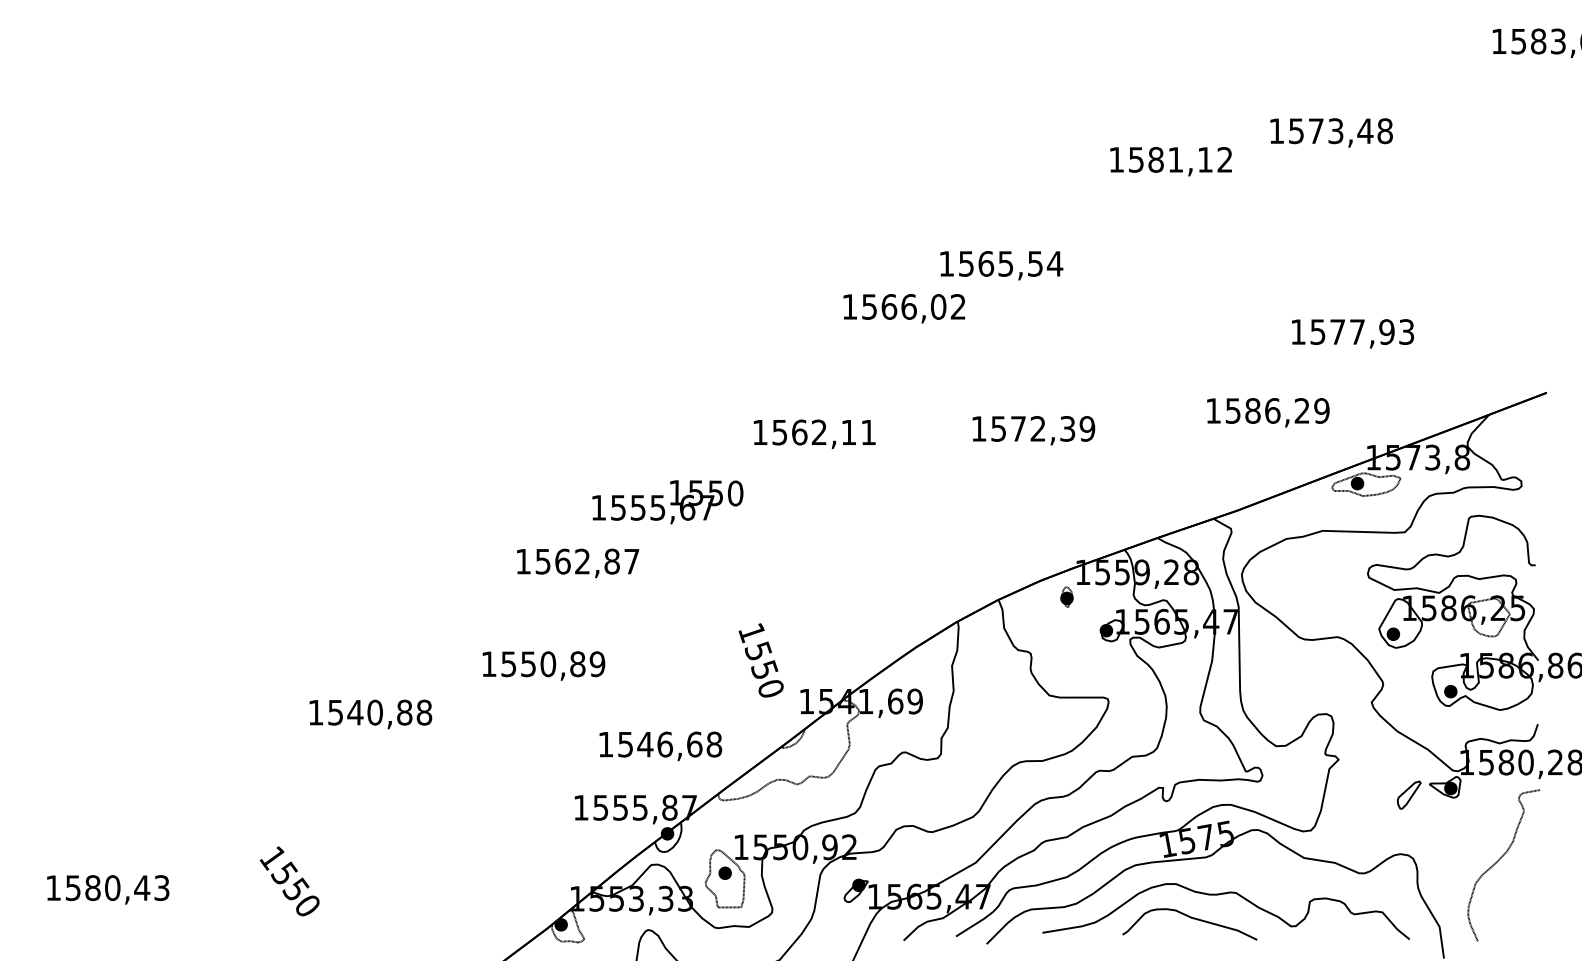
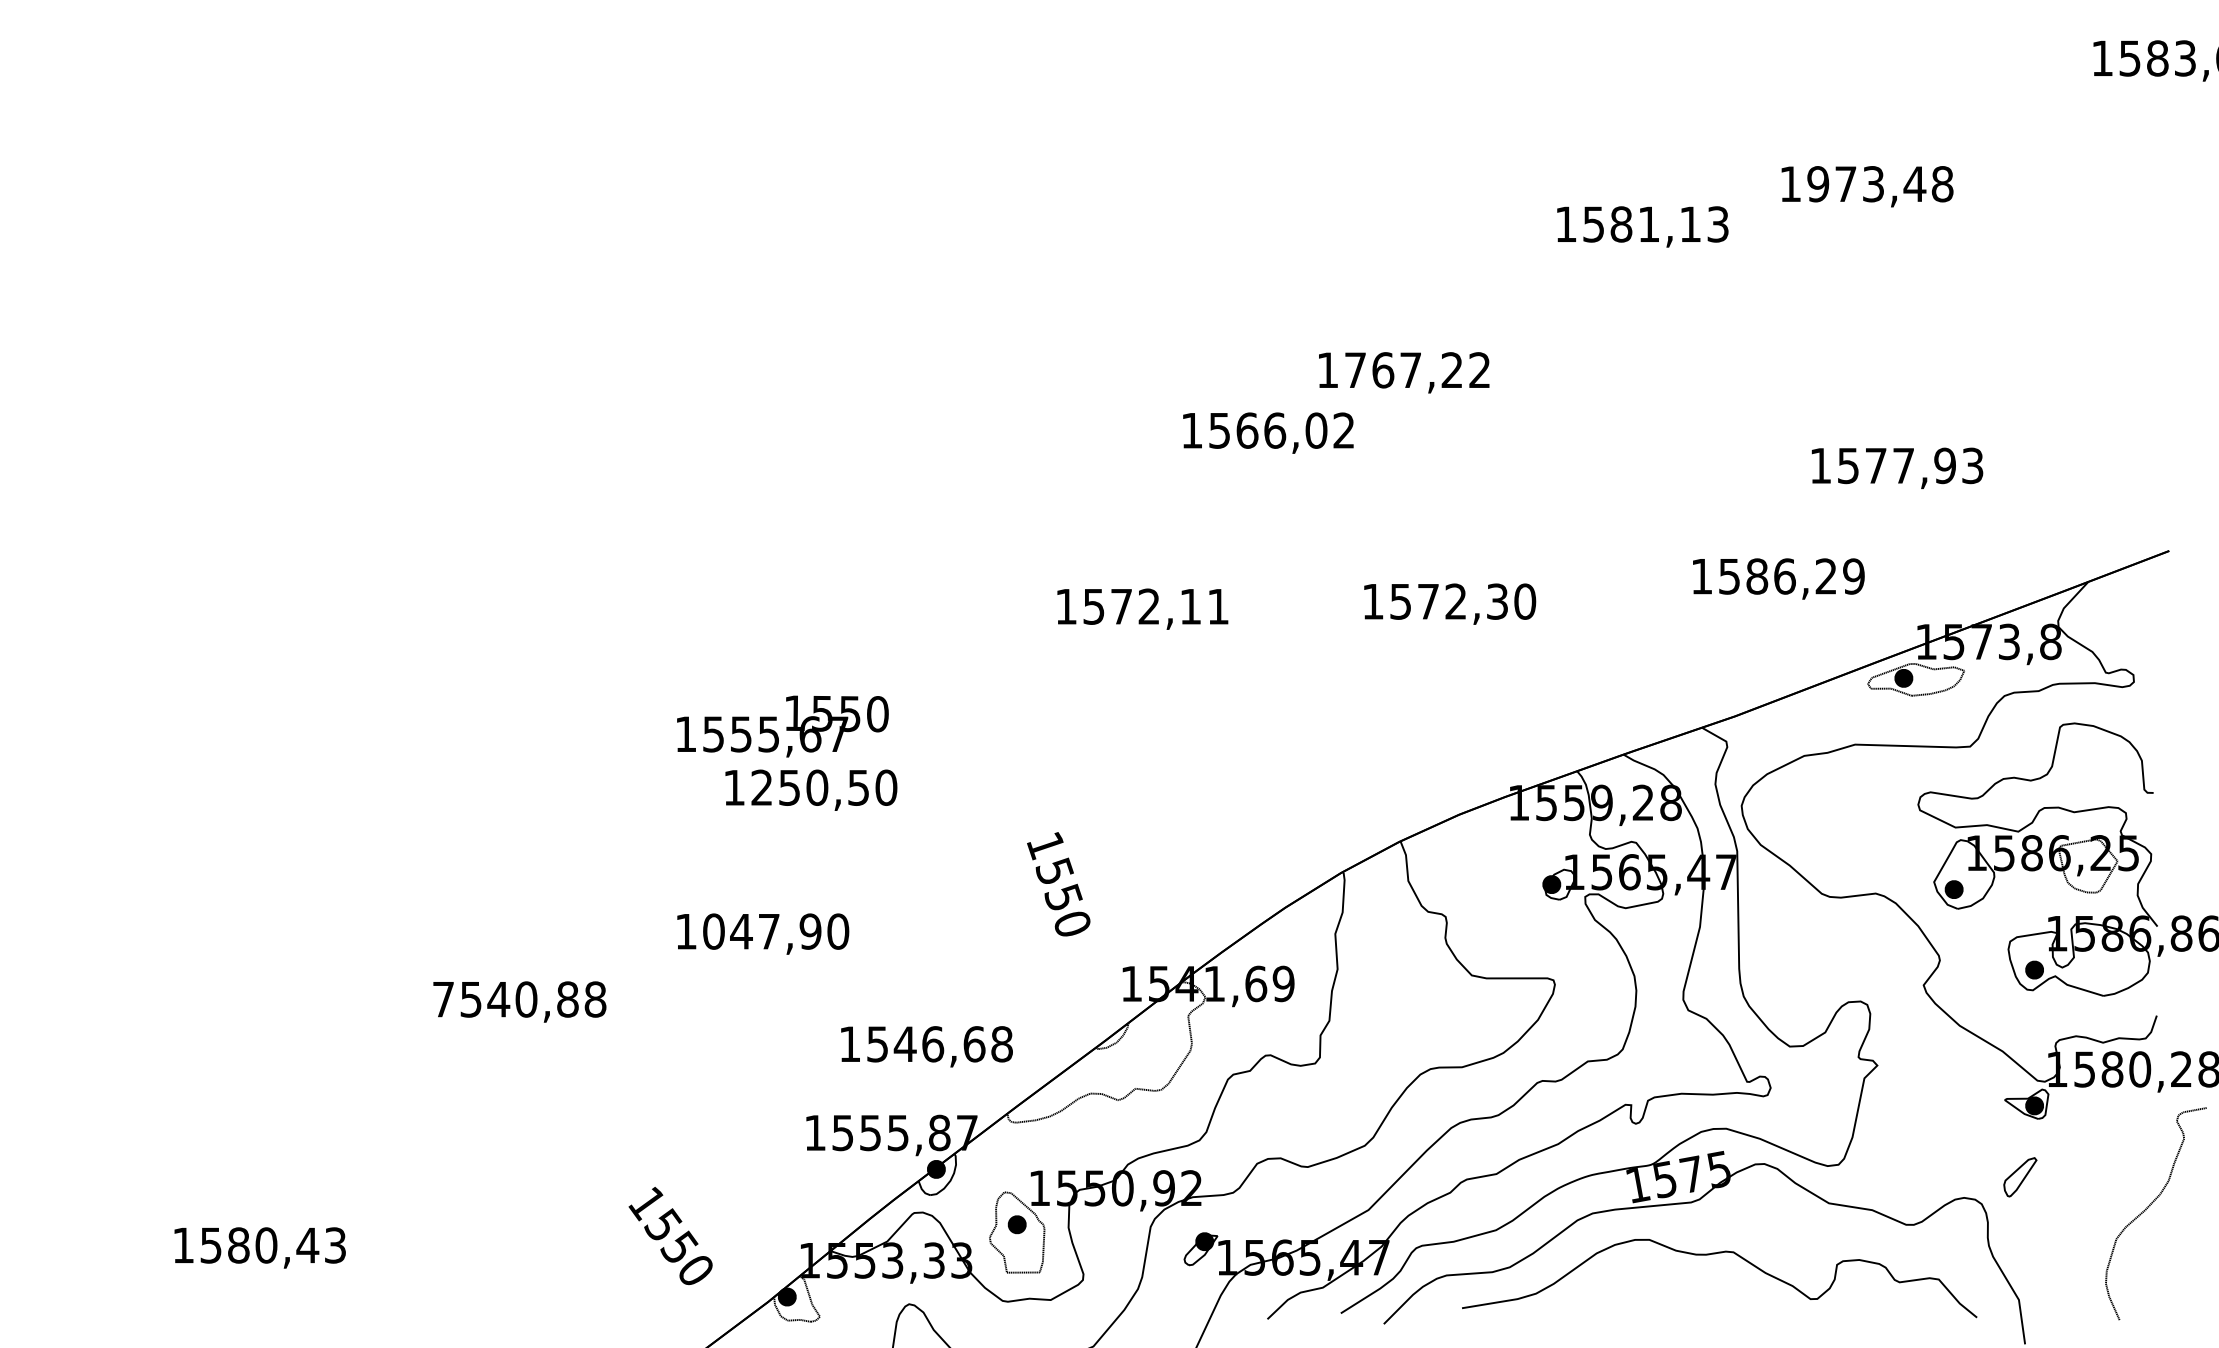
text: (1296, 131) -> (1818, 184), 1573,48 -> 1973,48
text: (1224, 159) -> (1717, 224), 1581,12 -> 1581,13
text: (1011, 264) -> (1418, 370), 1565,54 -> 1767,22
text: (1087, 428) -> (1525, 601), 1572,39 -> 1572,30
text: (799, 432) -> (1121, 606), 1562,11 -> 1572,11
text: (667, 502) -> (782, 726), moved
text: (587, 561) -> (824, 787), 1562,87 -> 1250,50
part: (1067, 597) -> (1496, 837), removed
text: (761, 660) -> (1058, 884), moved
text: (553, 664) -> (776, 931), 1550,89 -> 1047,90
text: (316, 712) -> (443, 999), 1540,88 -> 7540,88
part: (1409, 795) -> (2020, 1177), moved
curve: (1499, 860) -> (2149, 1207), moved
text: (289, 881) -> (670, 1236), moved
text: (107, 889) -> (259, 1247), moved
curve: (1192, 918) -> (1672, 1288), removed

